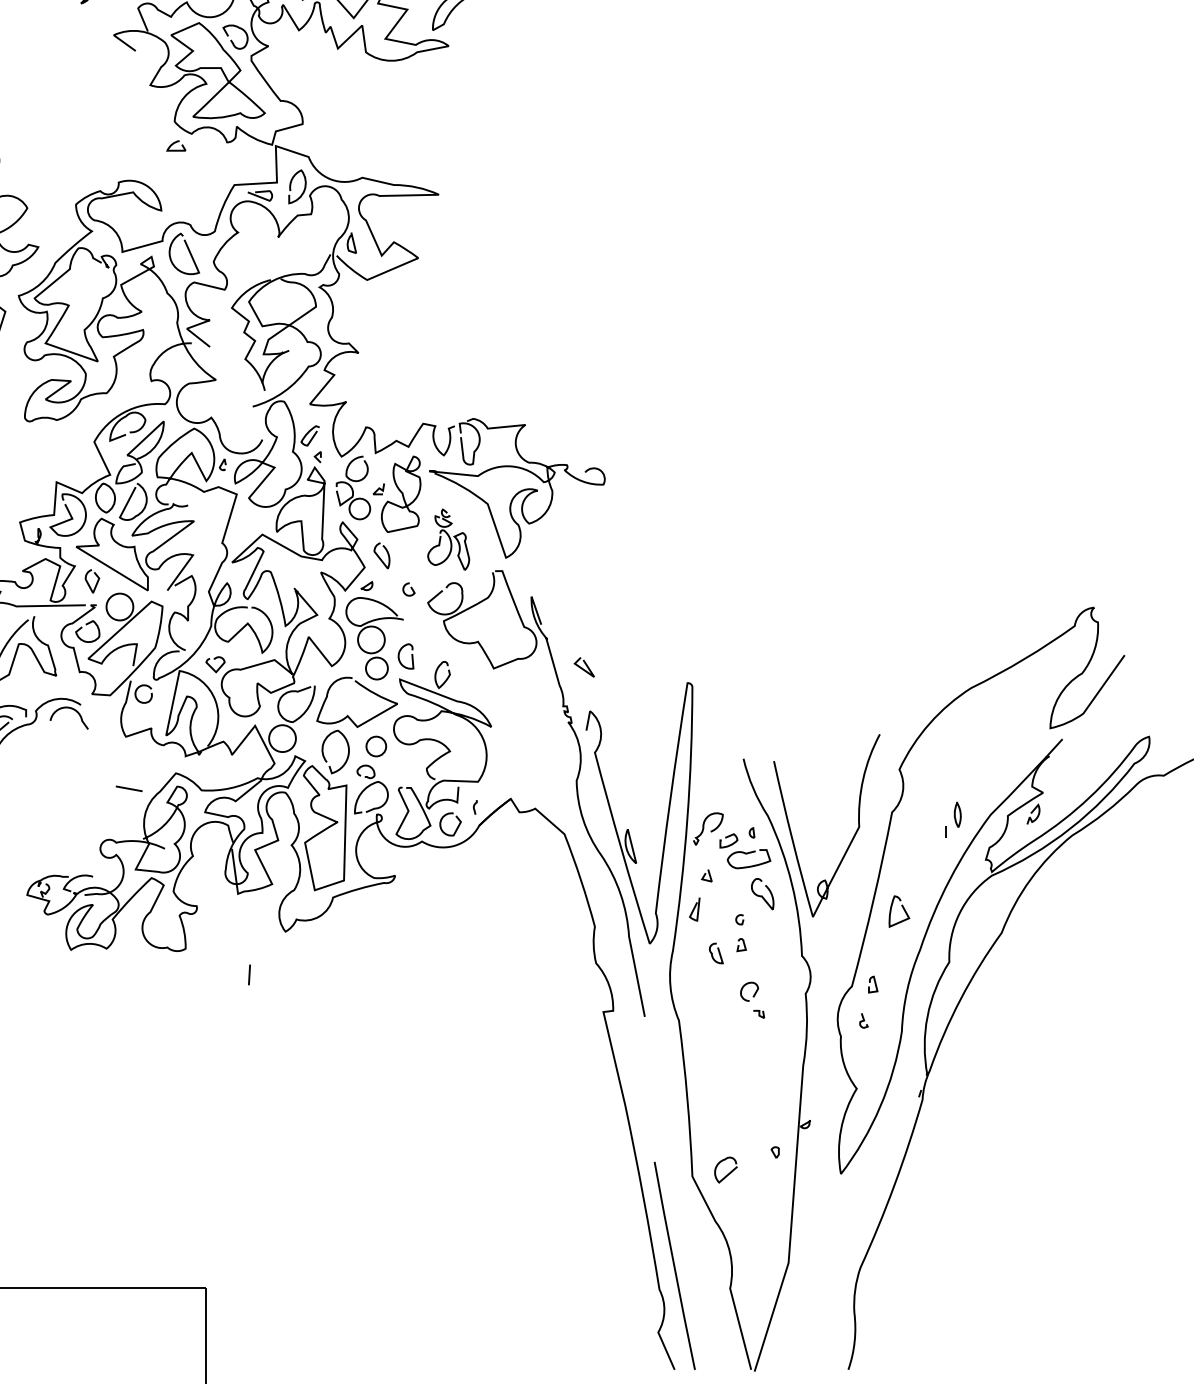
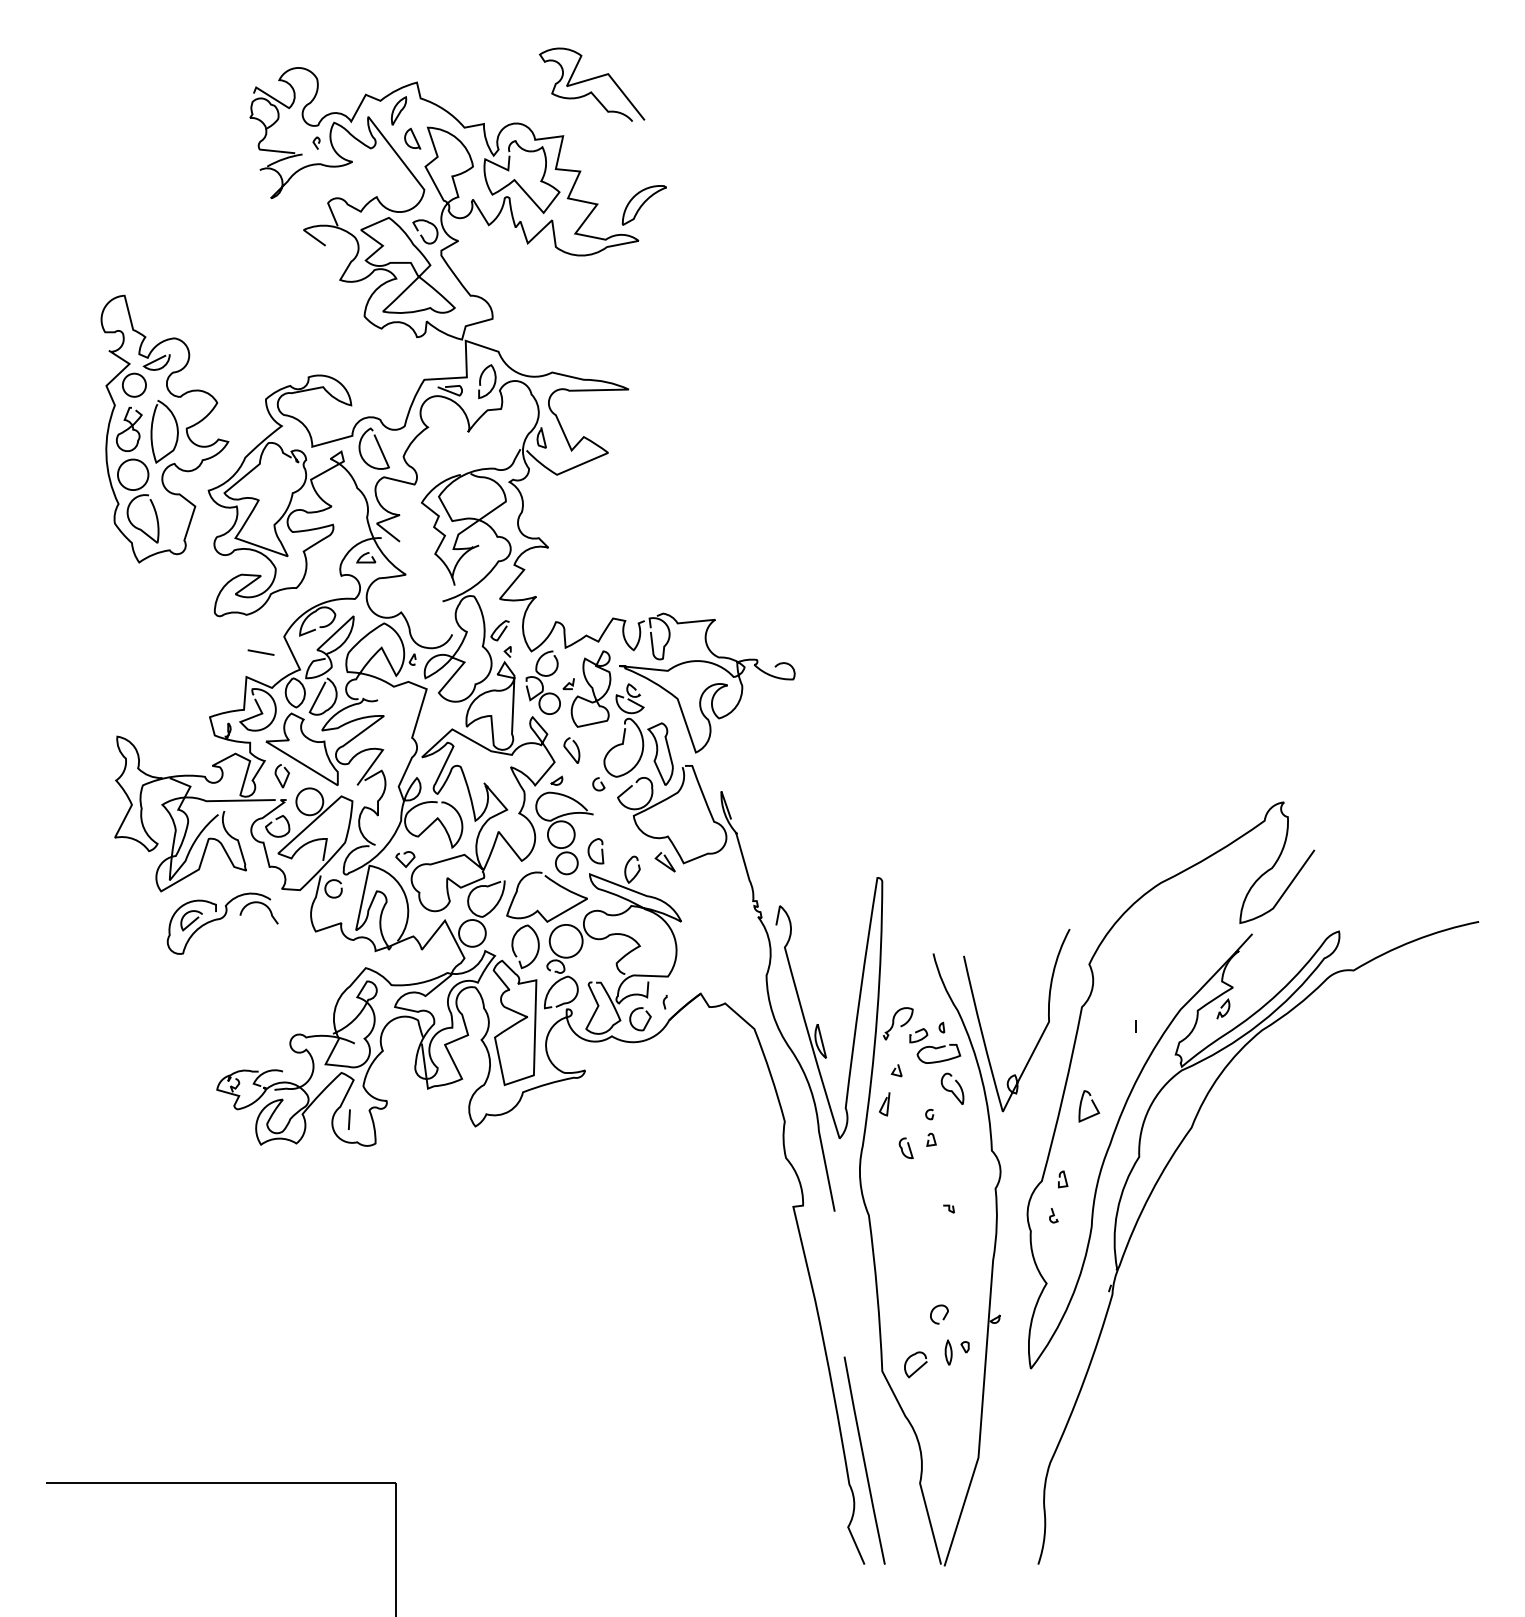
curve: (175, 143) -> (365, 555), moved
part: (448, 539) -> (638, 734), size x1.67
line: (582, 667) -> (663, 862), moved
circle: (375, 745) -> (565, 940), size x1.67
line: (128, 788) -> (260, 652), moved
curve: (955, 814) -> (946, 1352), moved
line: (248, 974) -> (348, 1119), moved
curve: (753, 994) -> (943, 1317), moved

